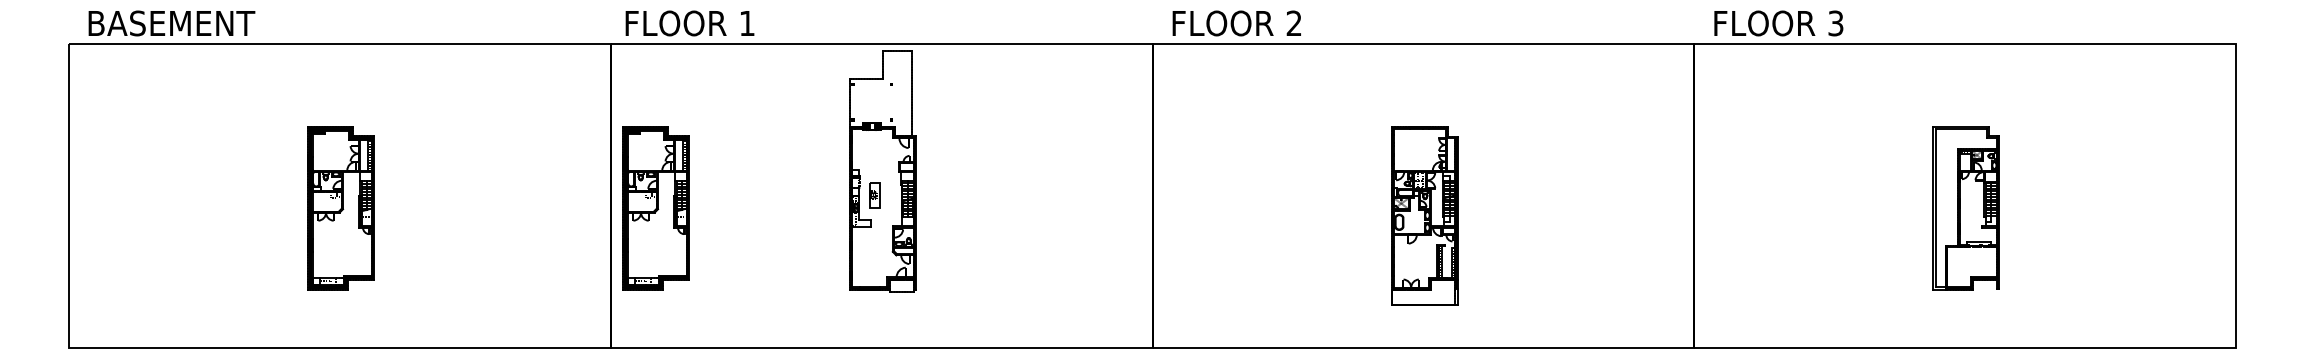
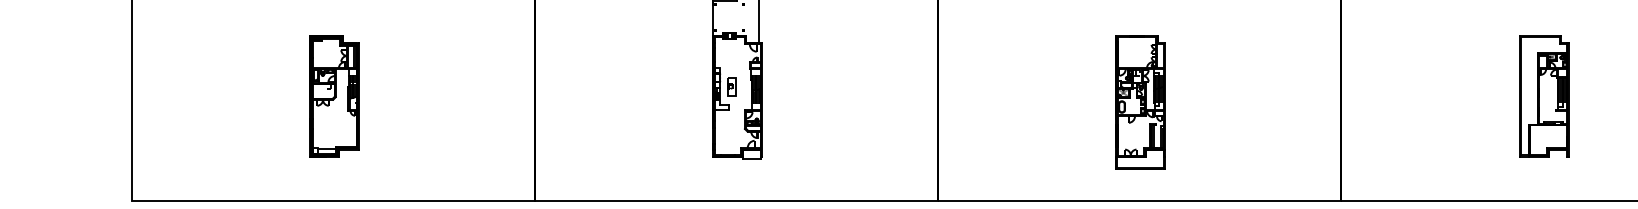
part: (655, 208) -> (568, 96), removed

